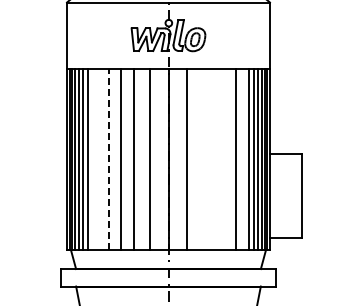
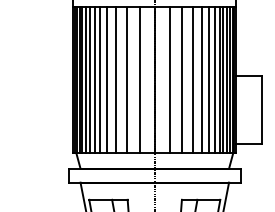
line: (93, 159) -> (94, 80), added
line: (100, 159) -> (100, 80), added
line: (109, 159) -> (107, 80), dashed -> solid
line: (202, 159) -> (182, 80), added
line: (216, 159) -> (193, 80), added
line: (227, 159) -> (202, 80), added
line: (243, 159) -> (215, 80), added

